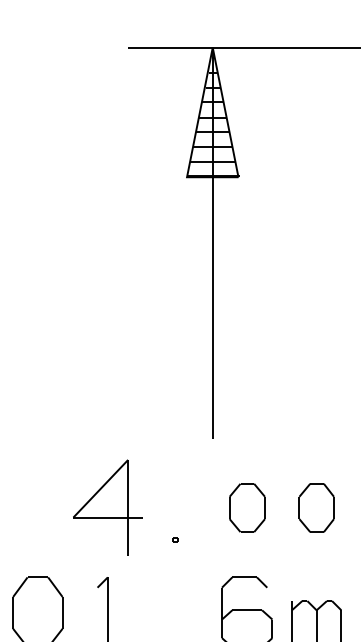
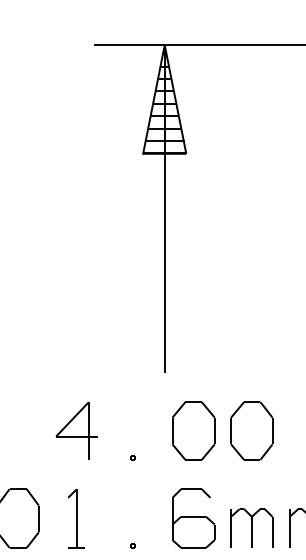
part: (107, 507) -> (76, 430), size x0.71
part: (247, 507) -> (193, 430), size x1.43
part: (316, 507) -> (251, 430), size x1.43

